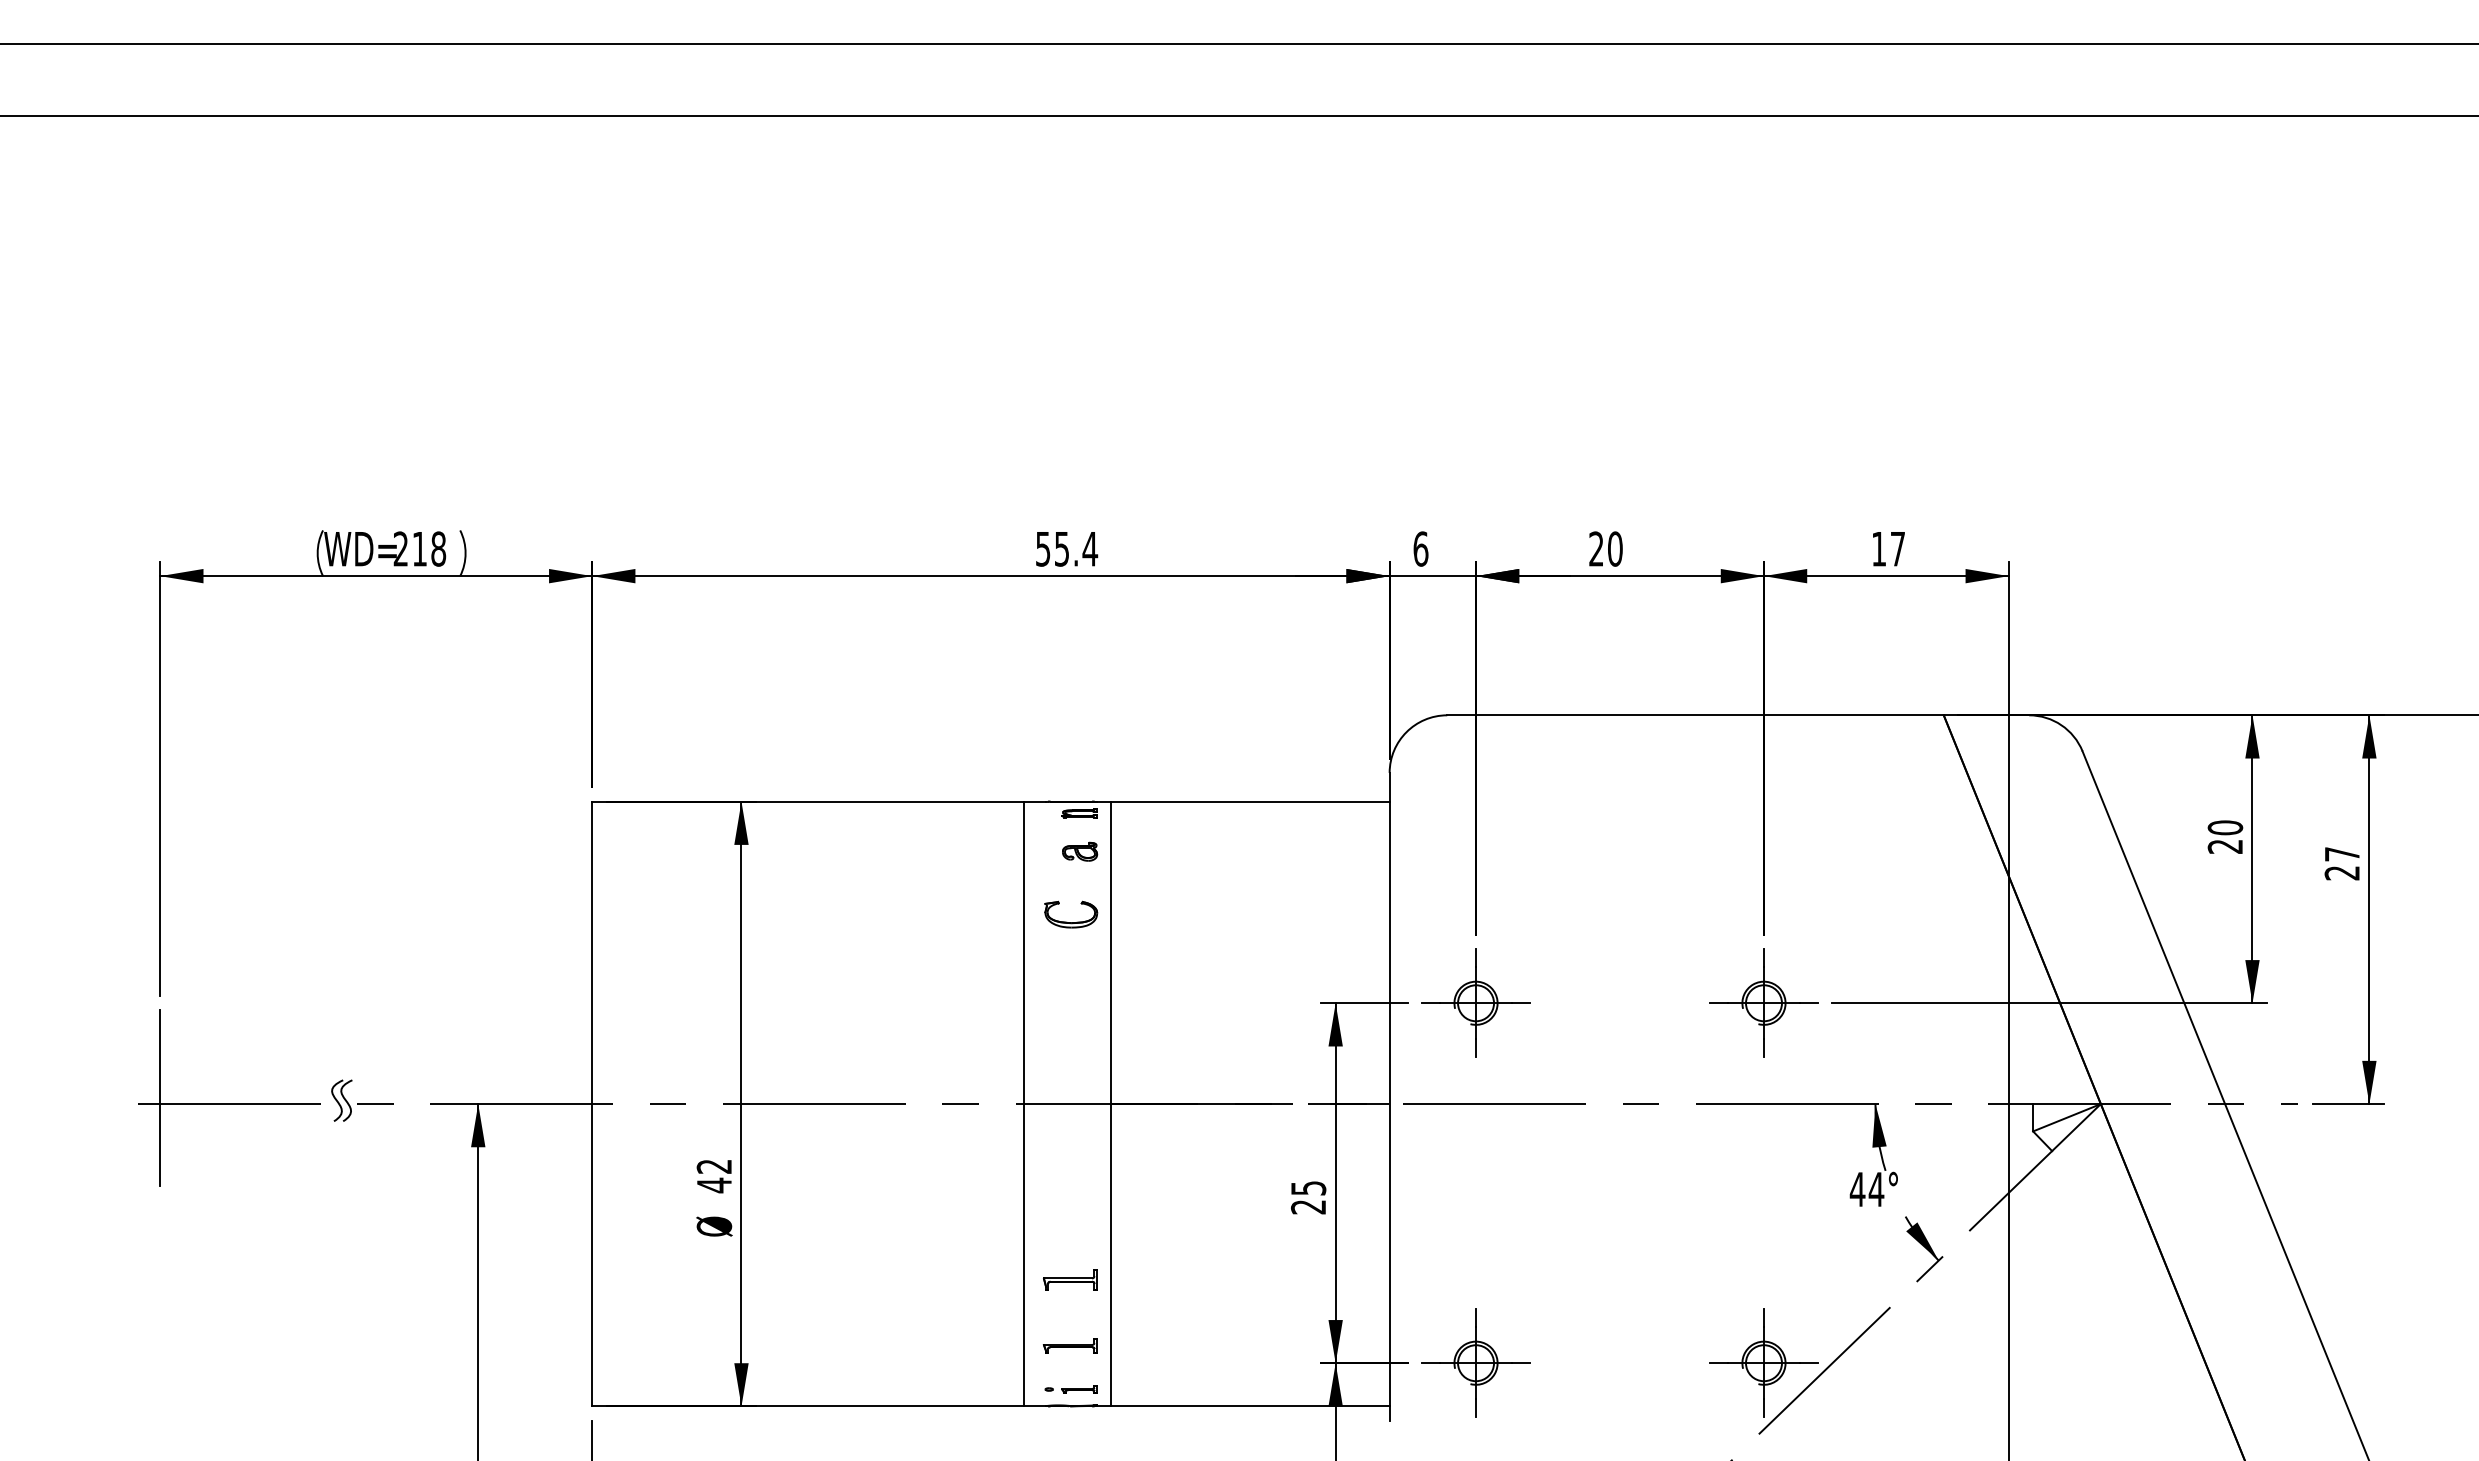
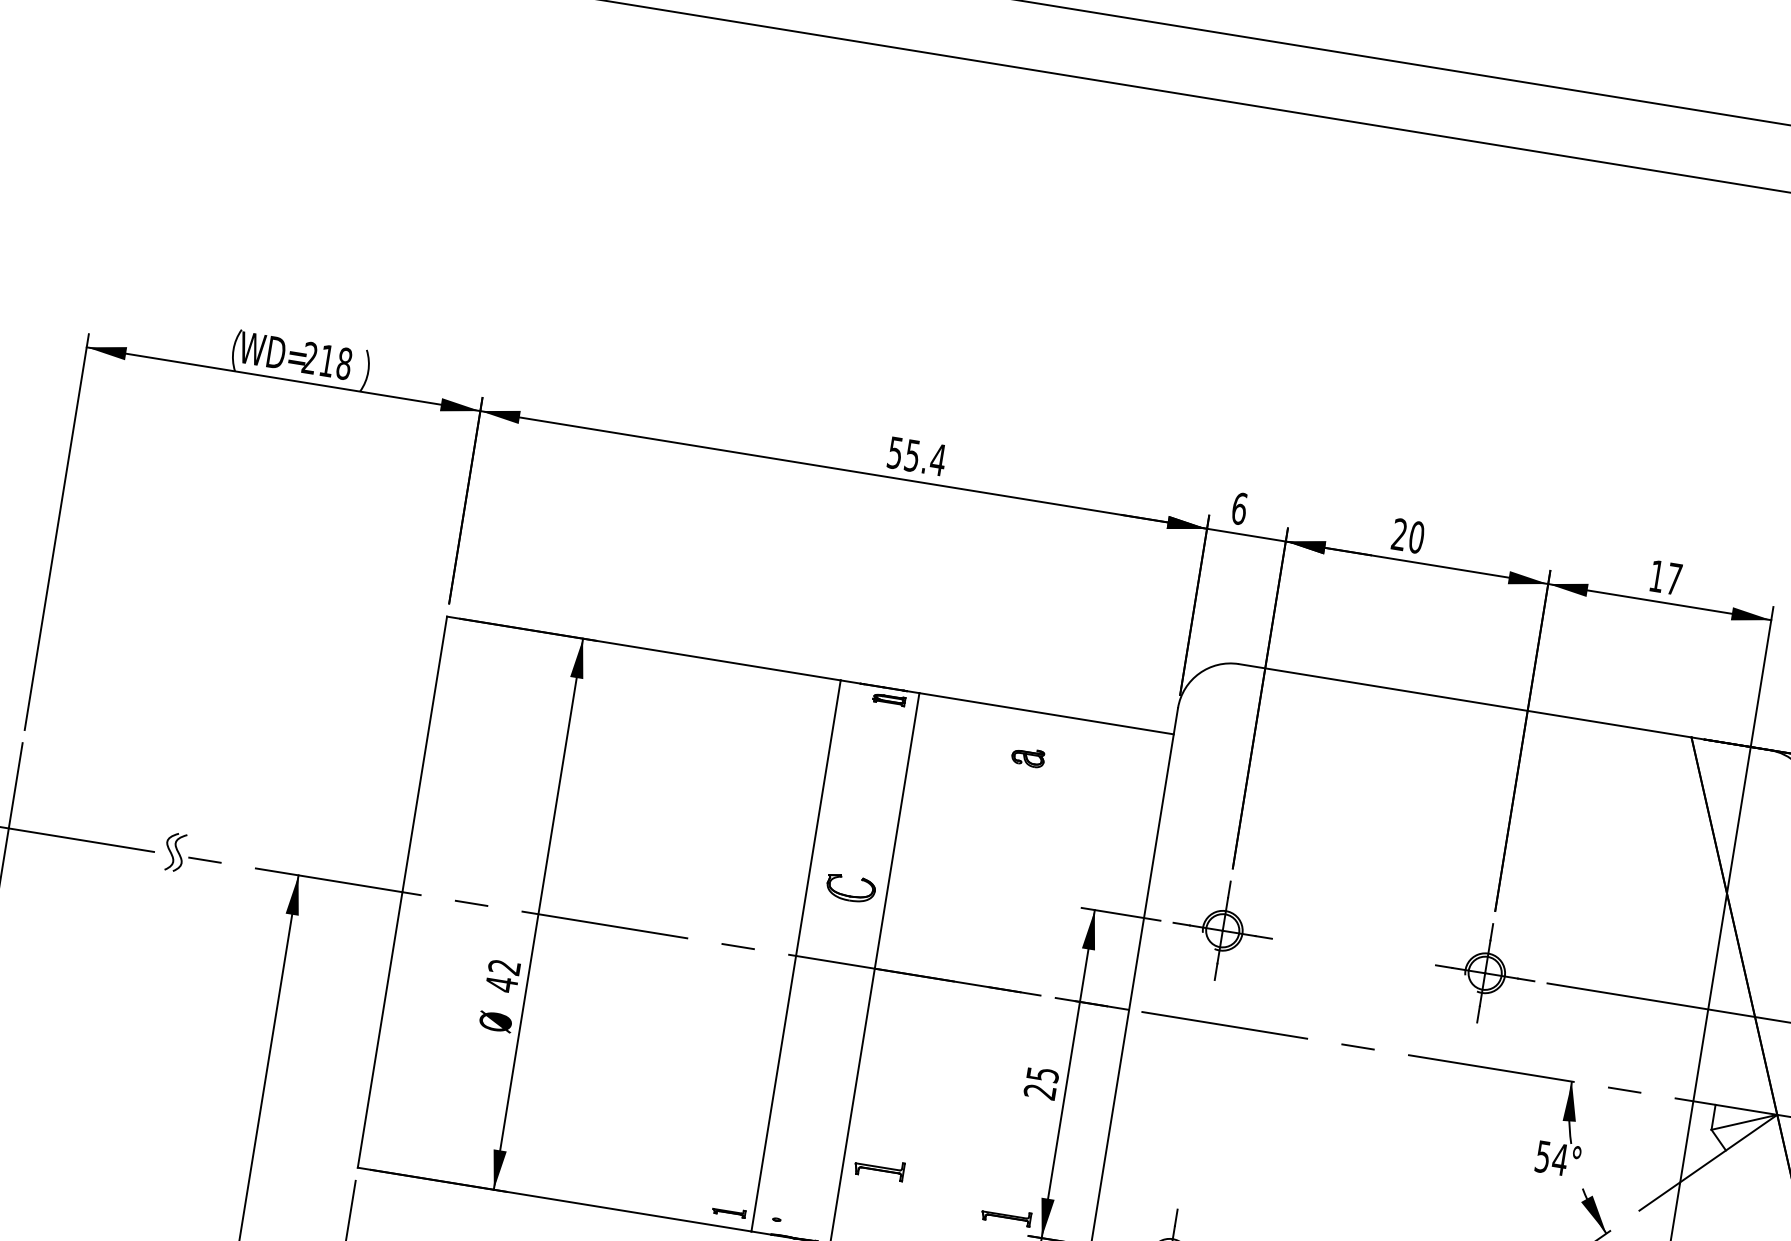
part: (1080, 851) -> (1028, 757), moved
part: (1071, 922) -> (850, 895), moved
text: (1857, 1189) -> (1542, 1156), 44° -> 54°
part: (1070, 1279) -> (879, 1168), moved
part: (1069, 1345) -> (1005, 1215), moved
part: (1079, 1389) -> (729, 1212), moved

